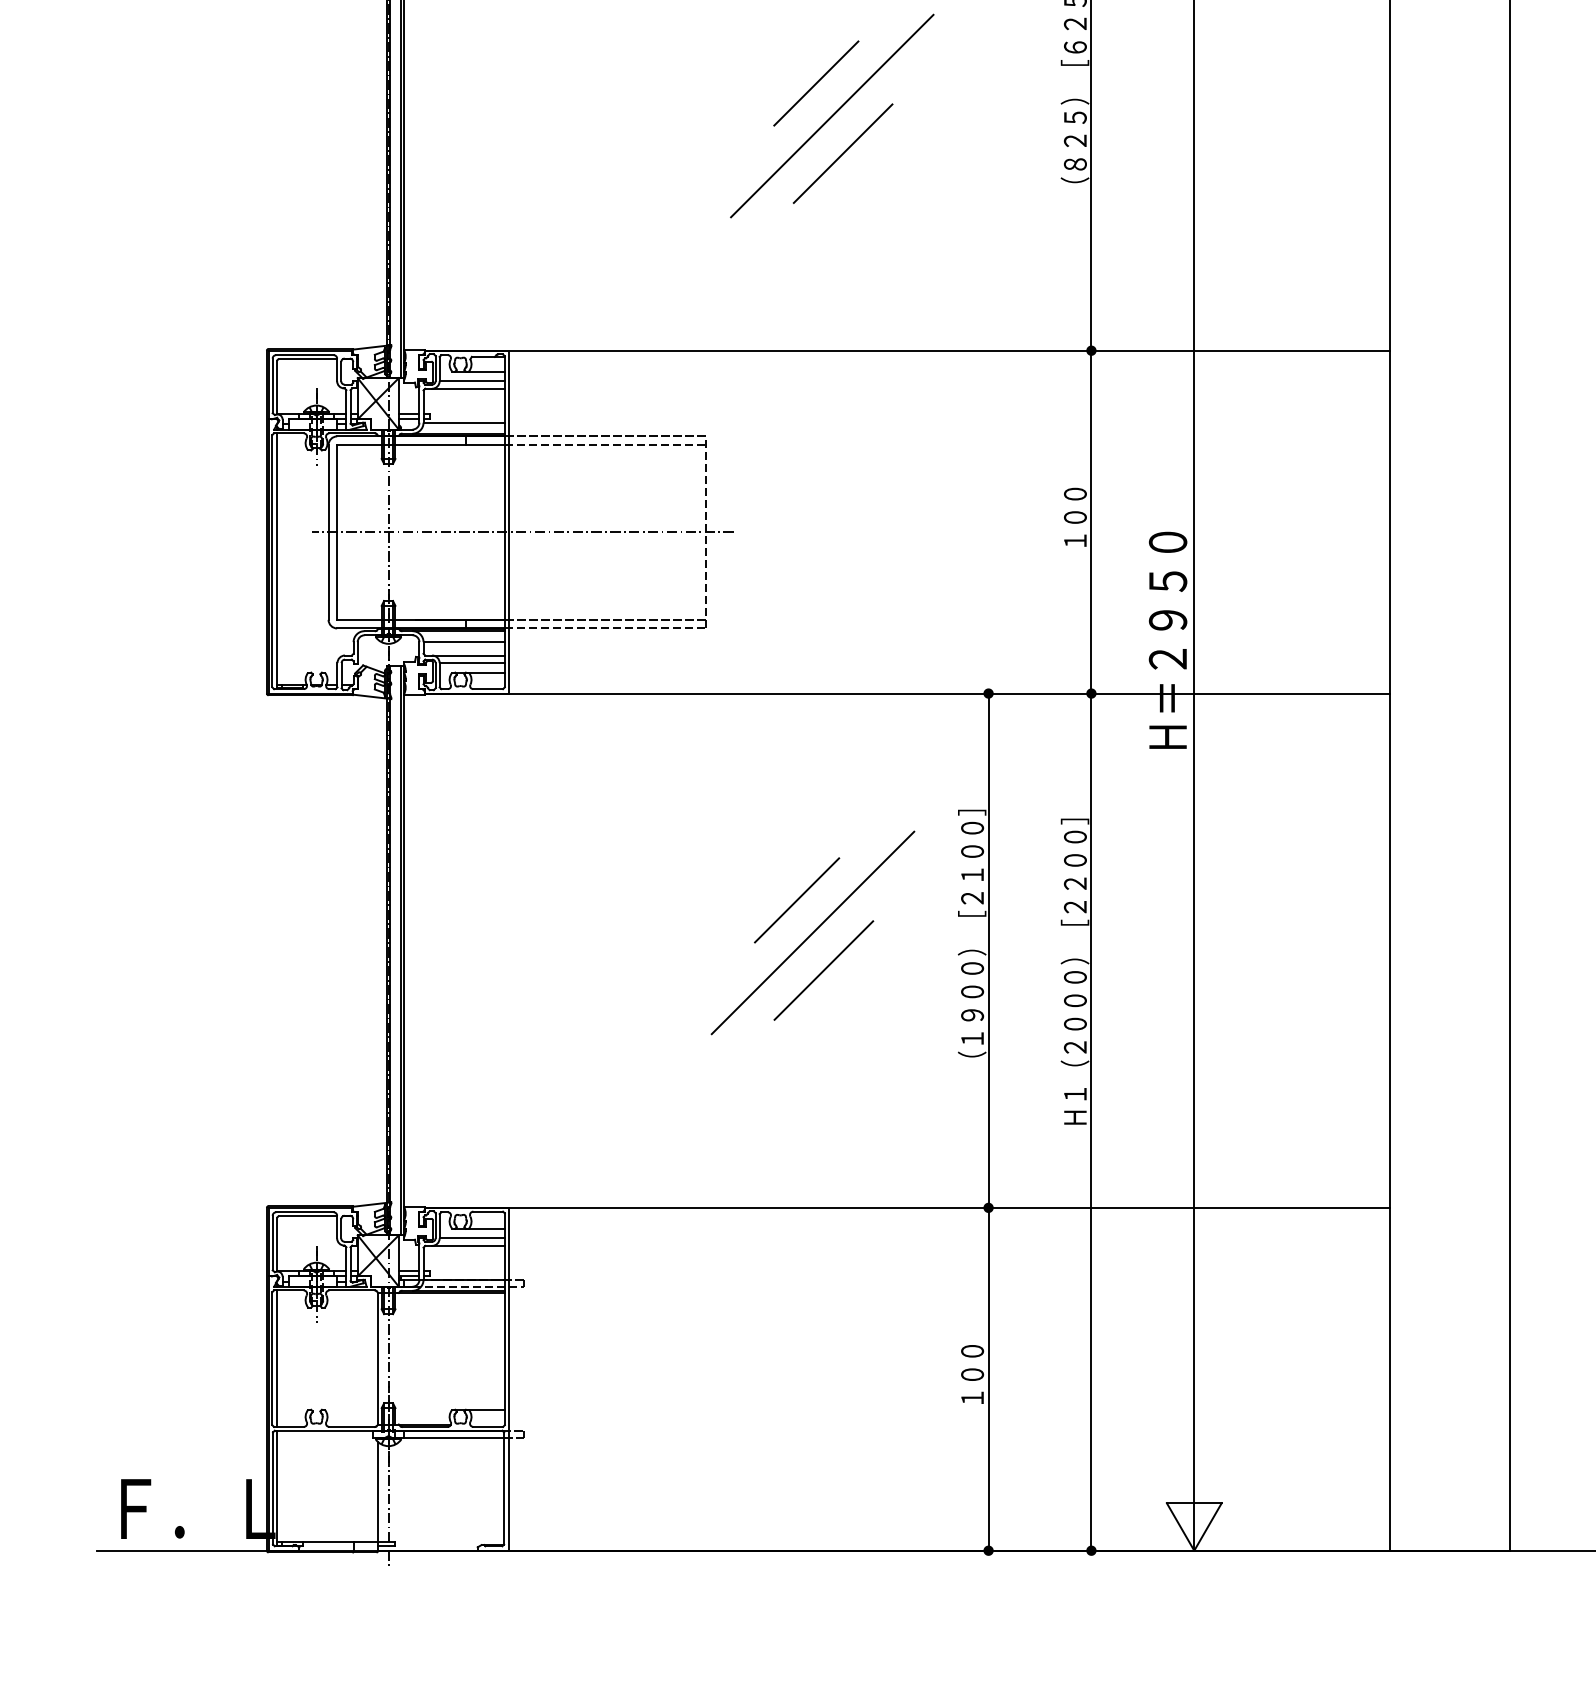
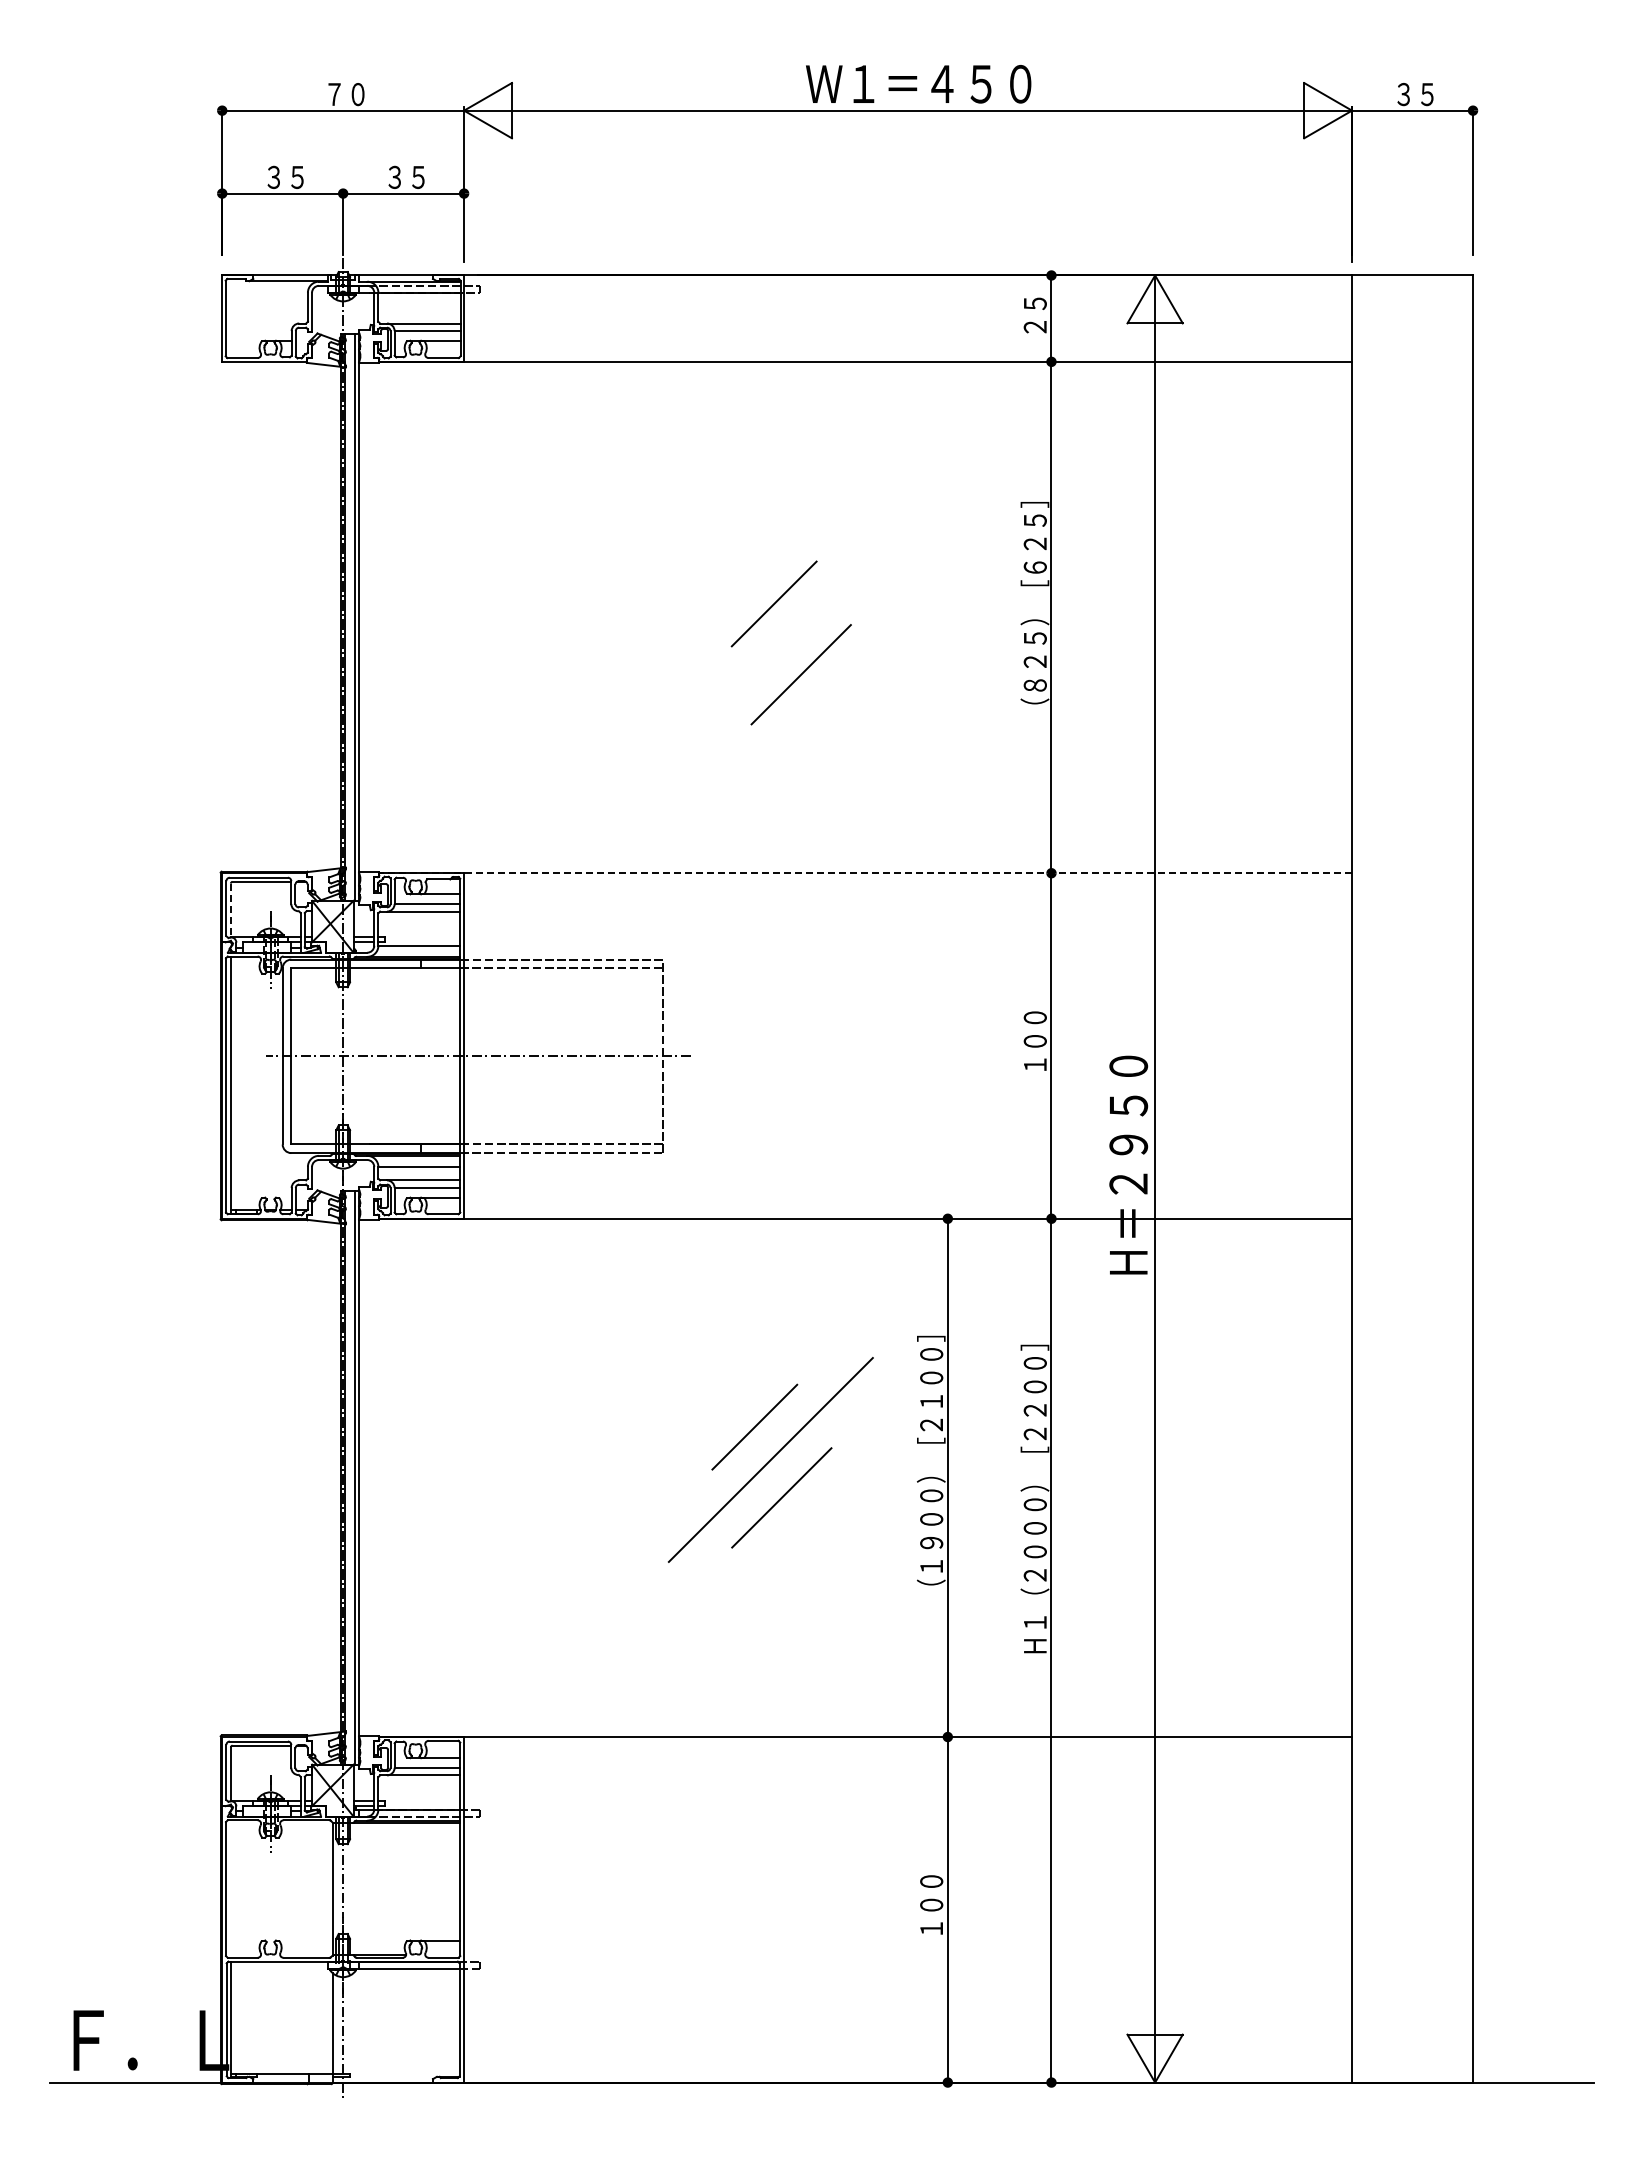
line: (832, 115) -> (790, 636), removed
line: (906, 350) -> (865, 873), solid -> dashed
line: (276, 387) -> (230, 910), solid -> dashed
line: (276, 1358) -> (230, 1888), removed

